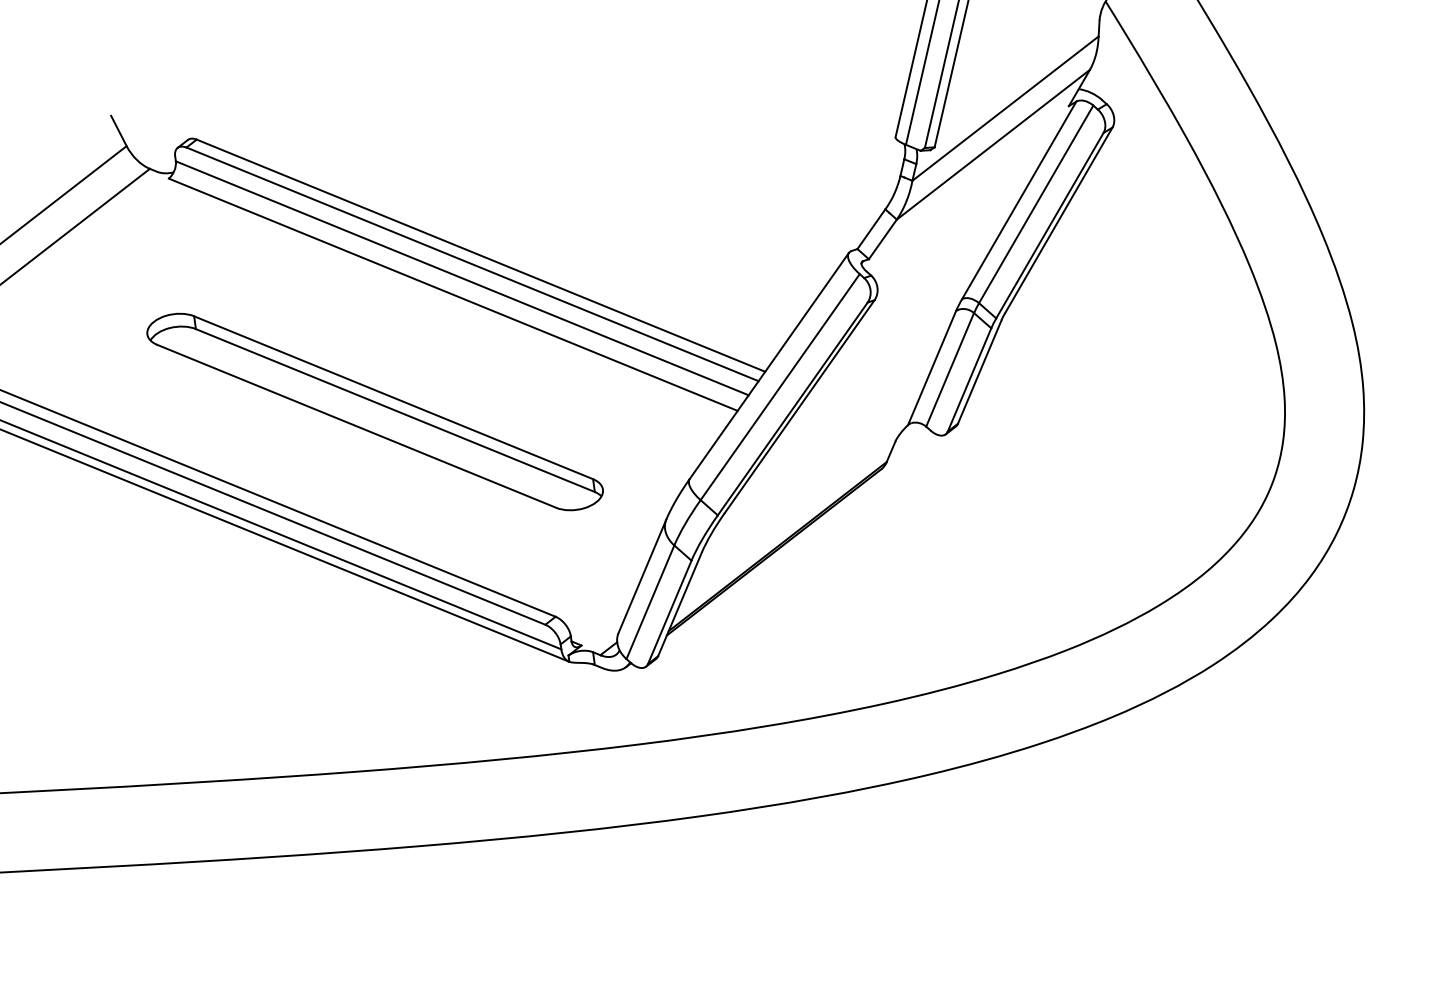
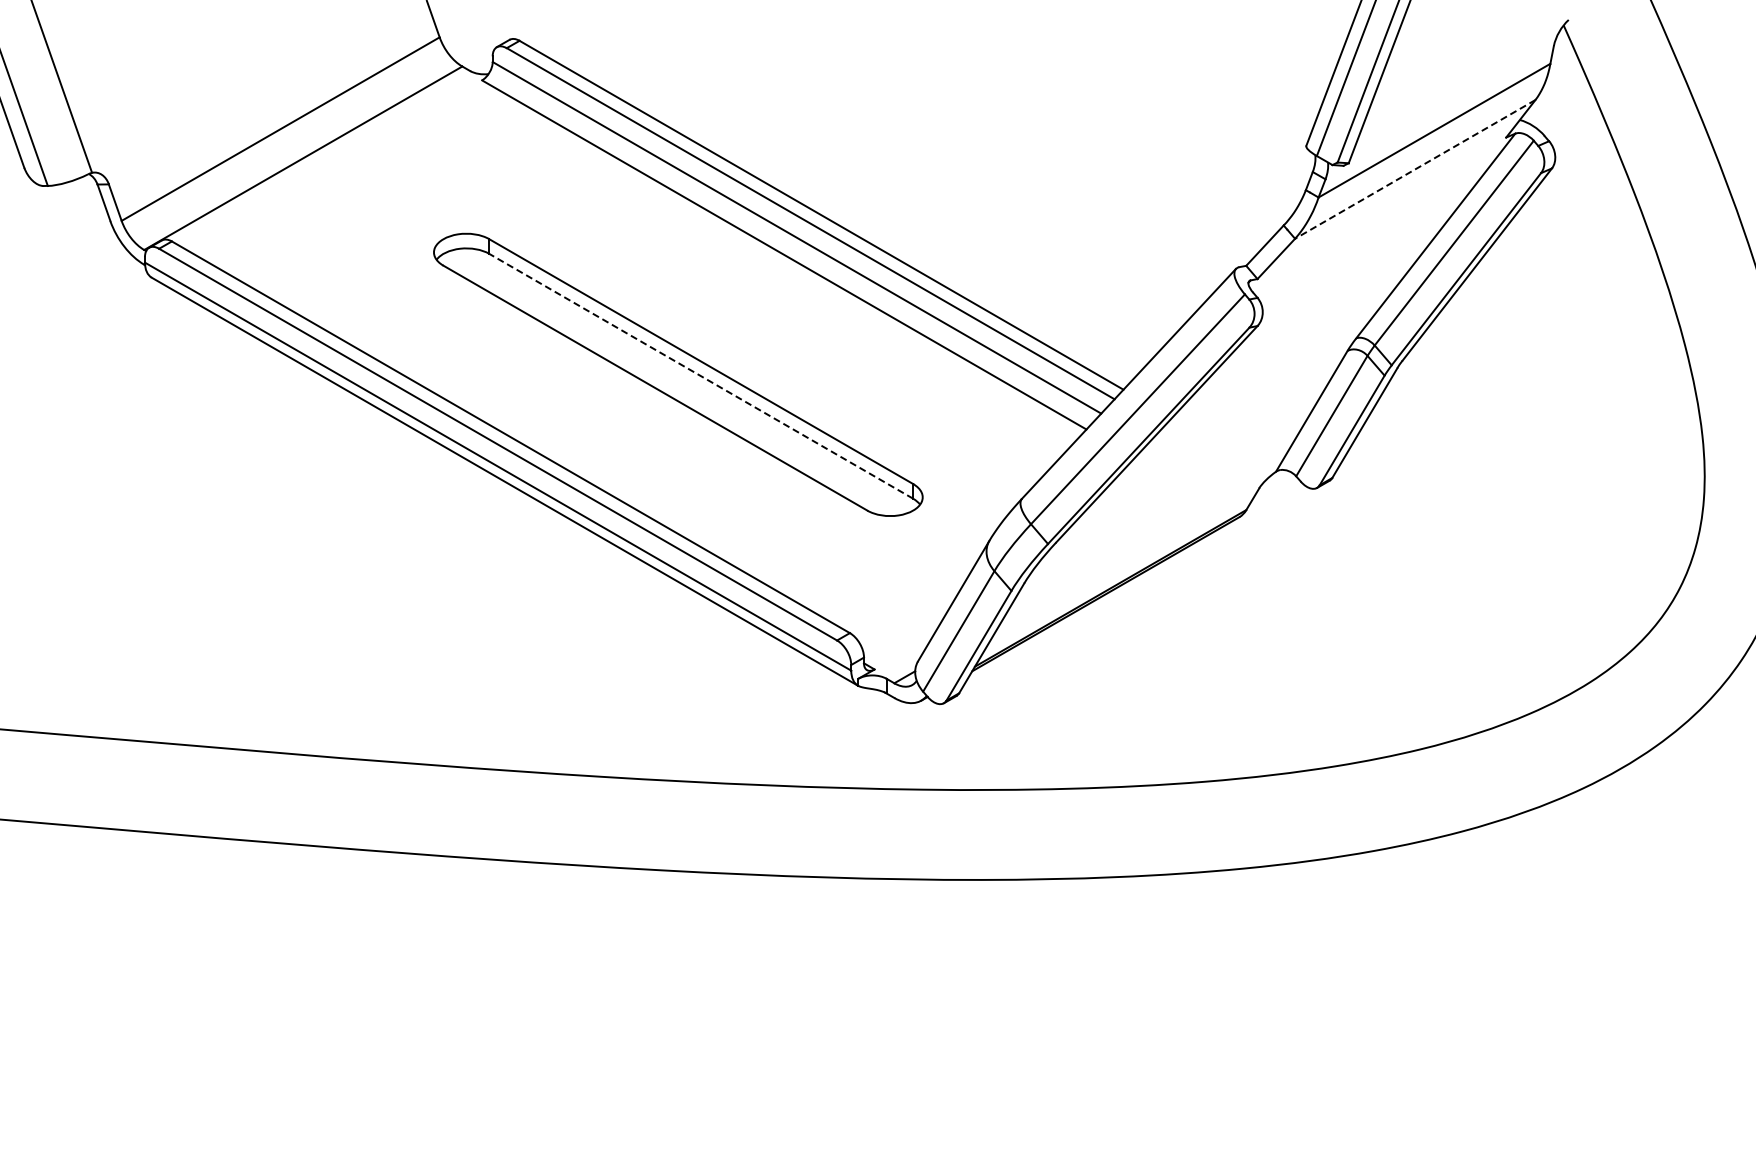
line: (993, 144) -> (1415, 169), solid -> dashed
line: (395, 410) -> (701, 376), solid -> dashed

